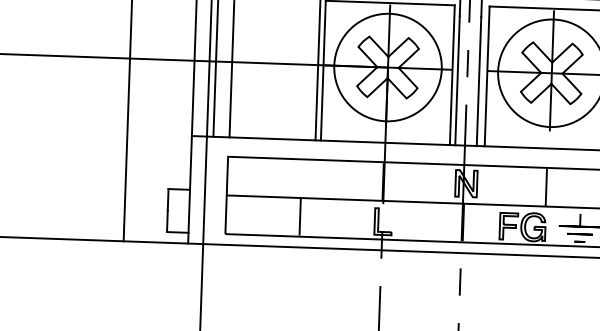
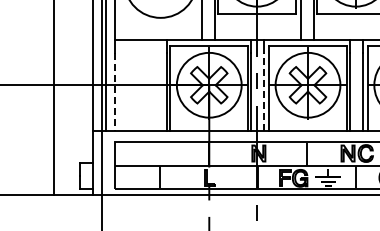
line: (232, 72) -> (115, 91), solid -> dashed
line: (479, 81) -> (264, 91), solid -> dashed

